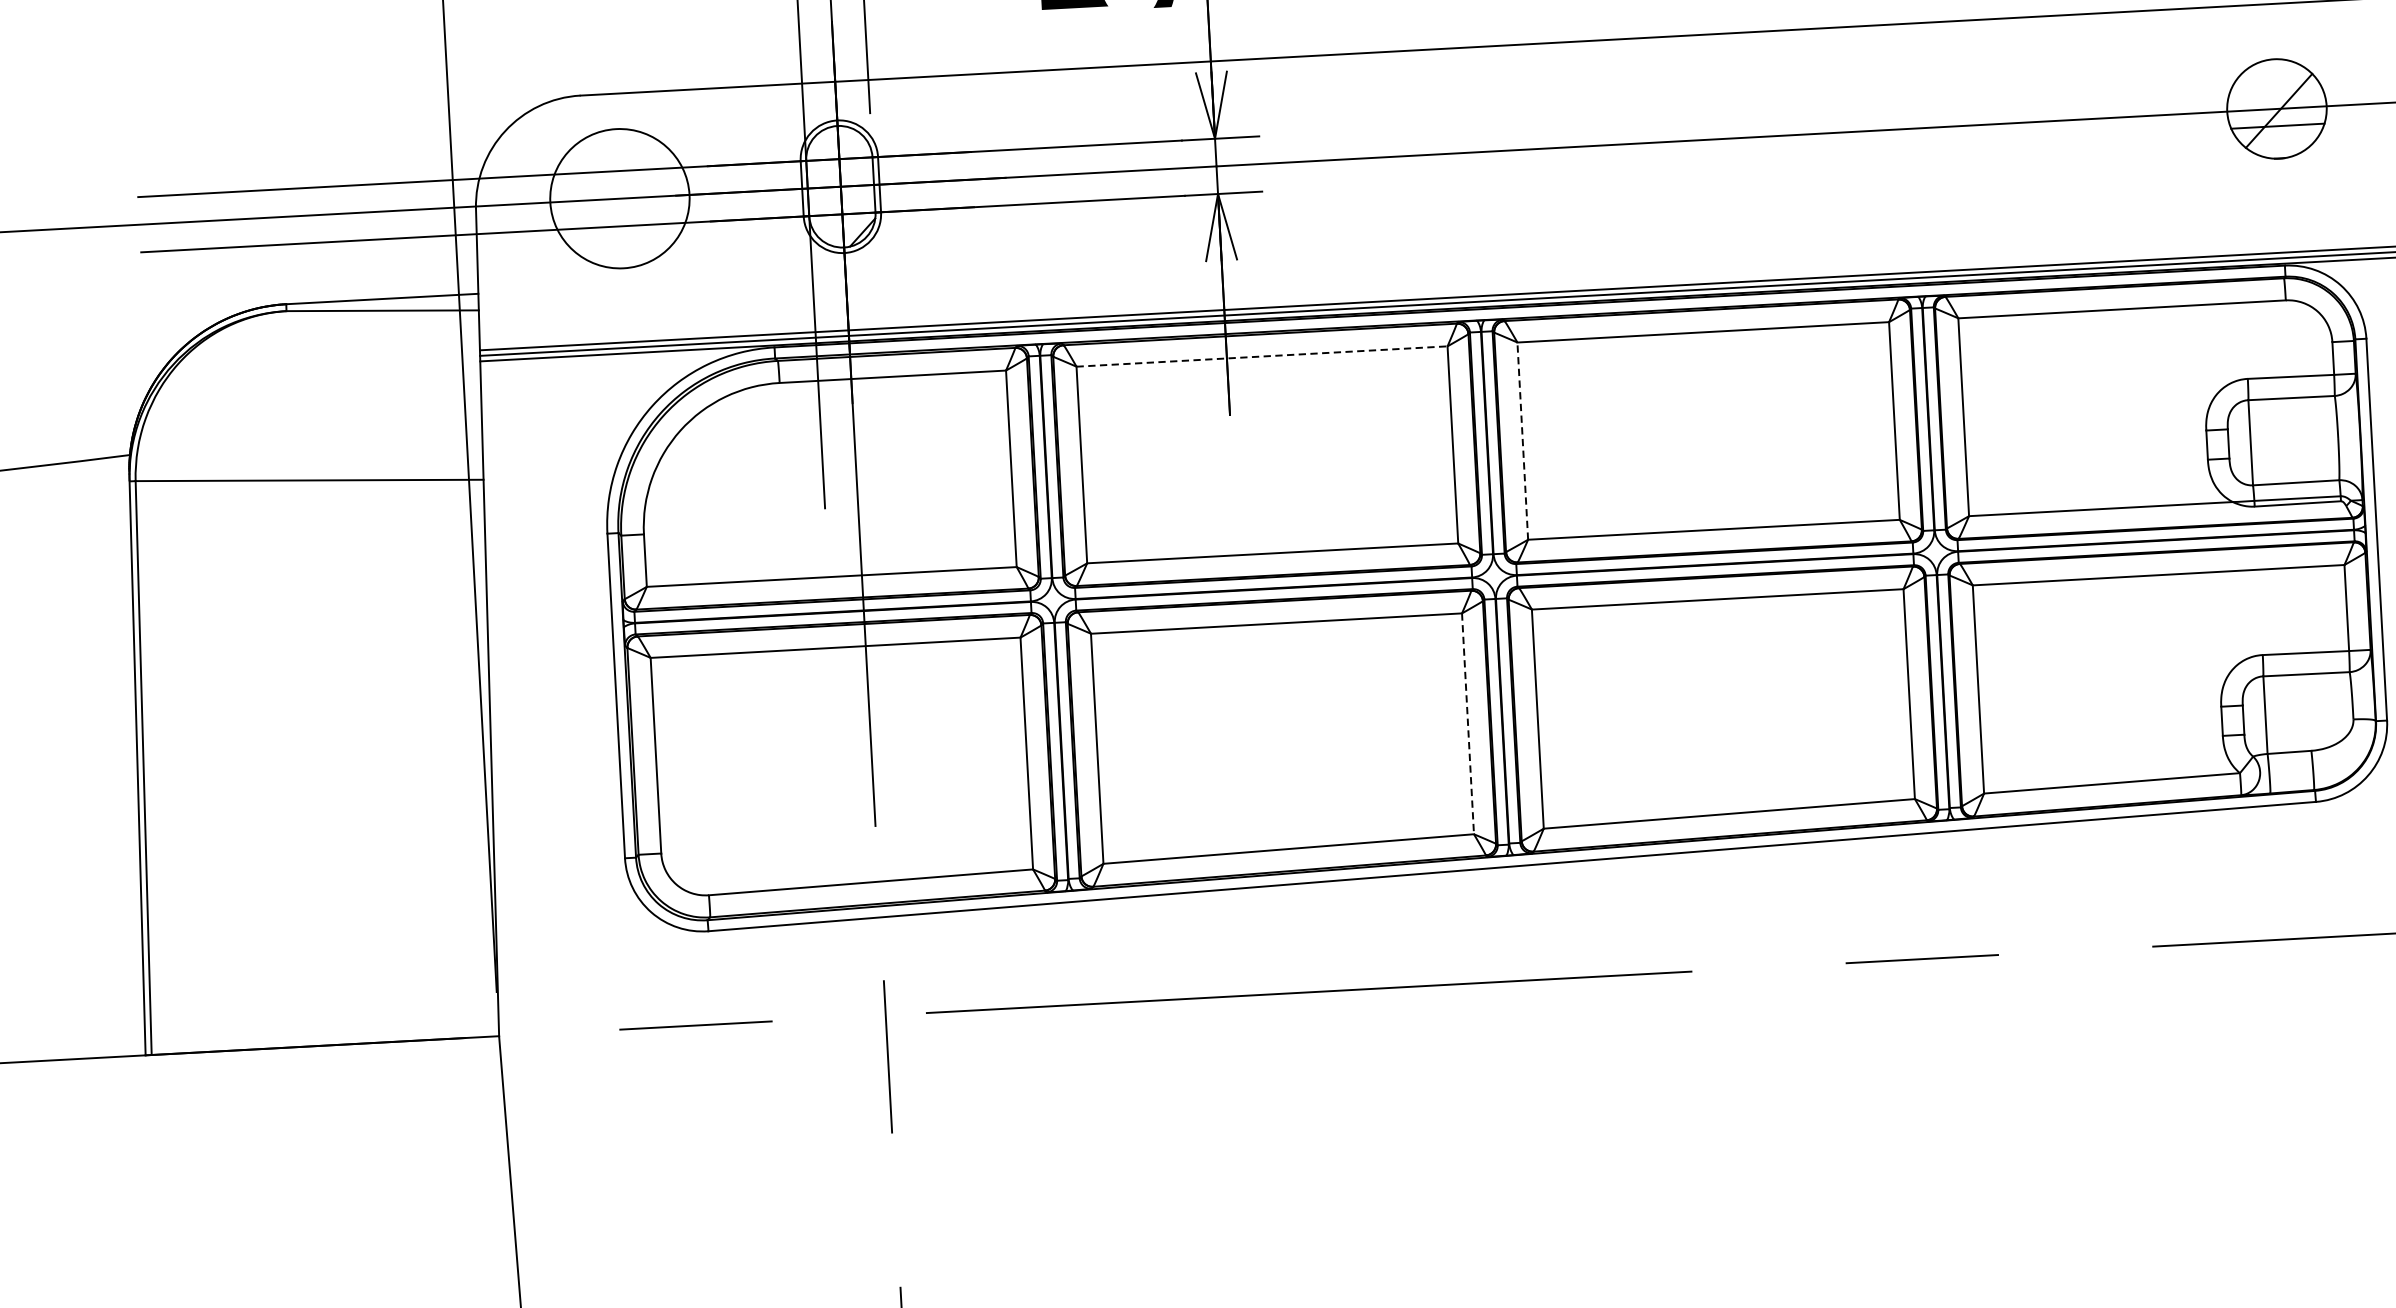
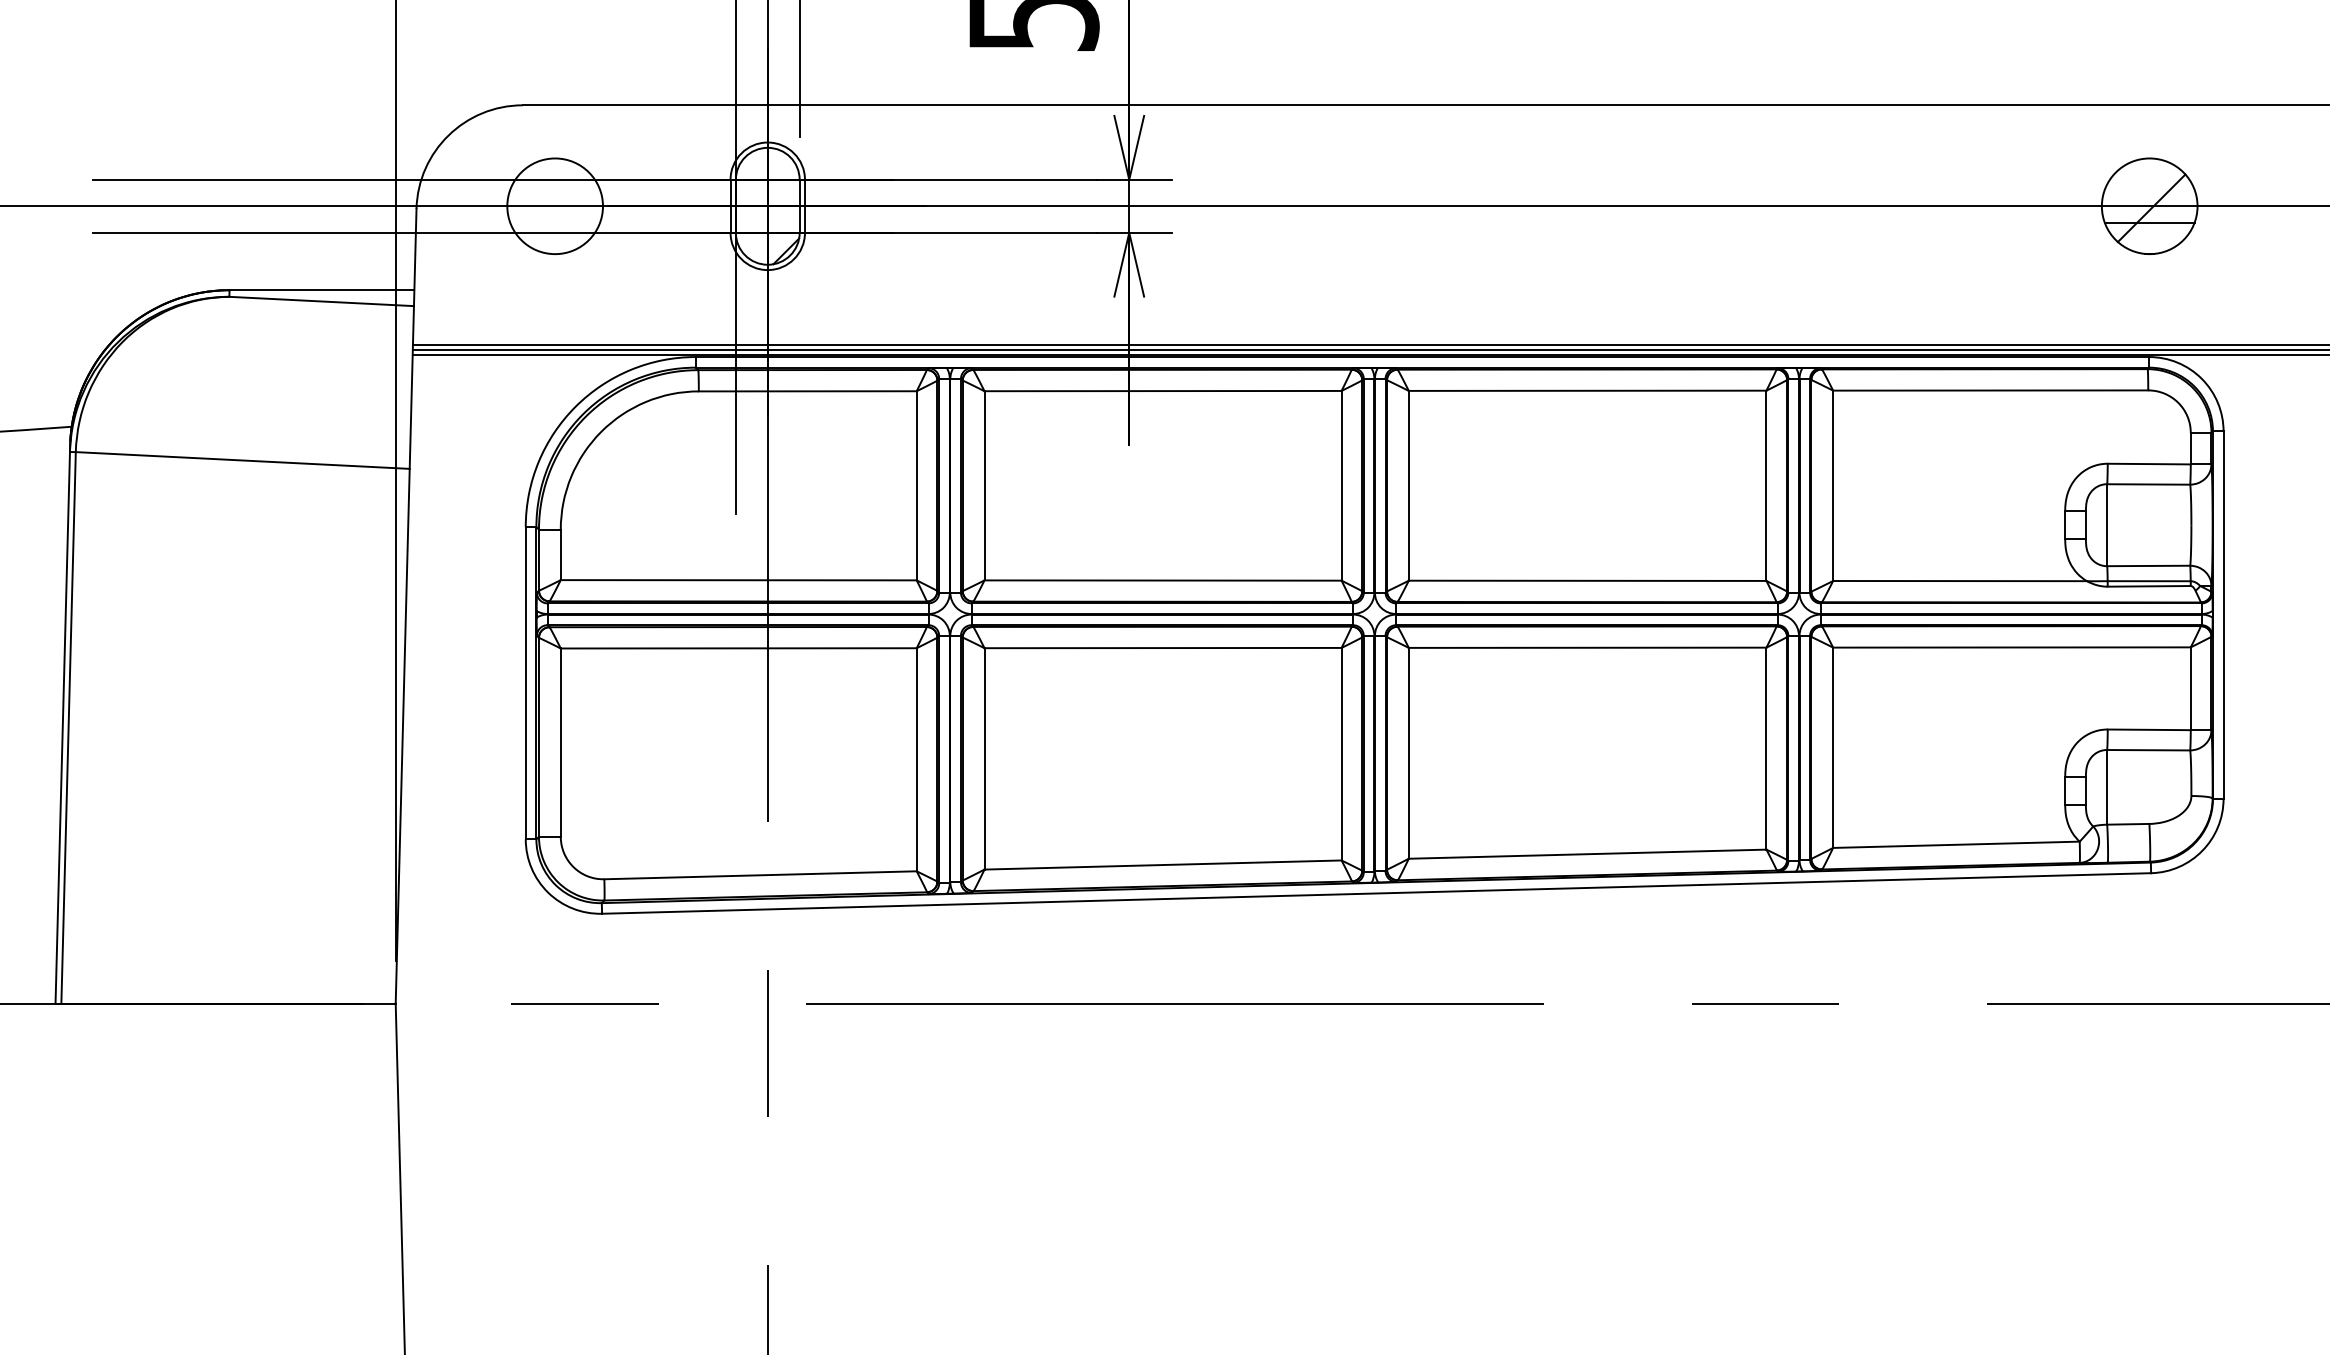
circle: (620, 198) -> (555, 206), size x0.71
line: (1262, 356) -> (1163, 391), dashed -> solid
line: (1522, 440) -> (1408, 485), dashed -> solid
line: (1467, 724) -> (1341, 754), dashed -> solid

